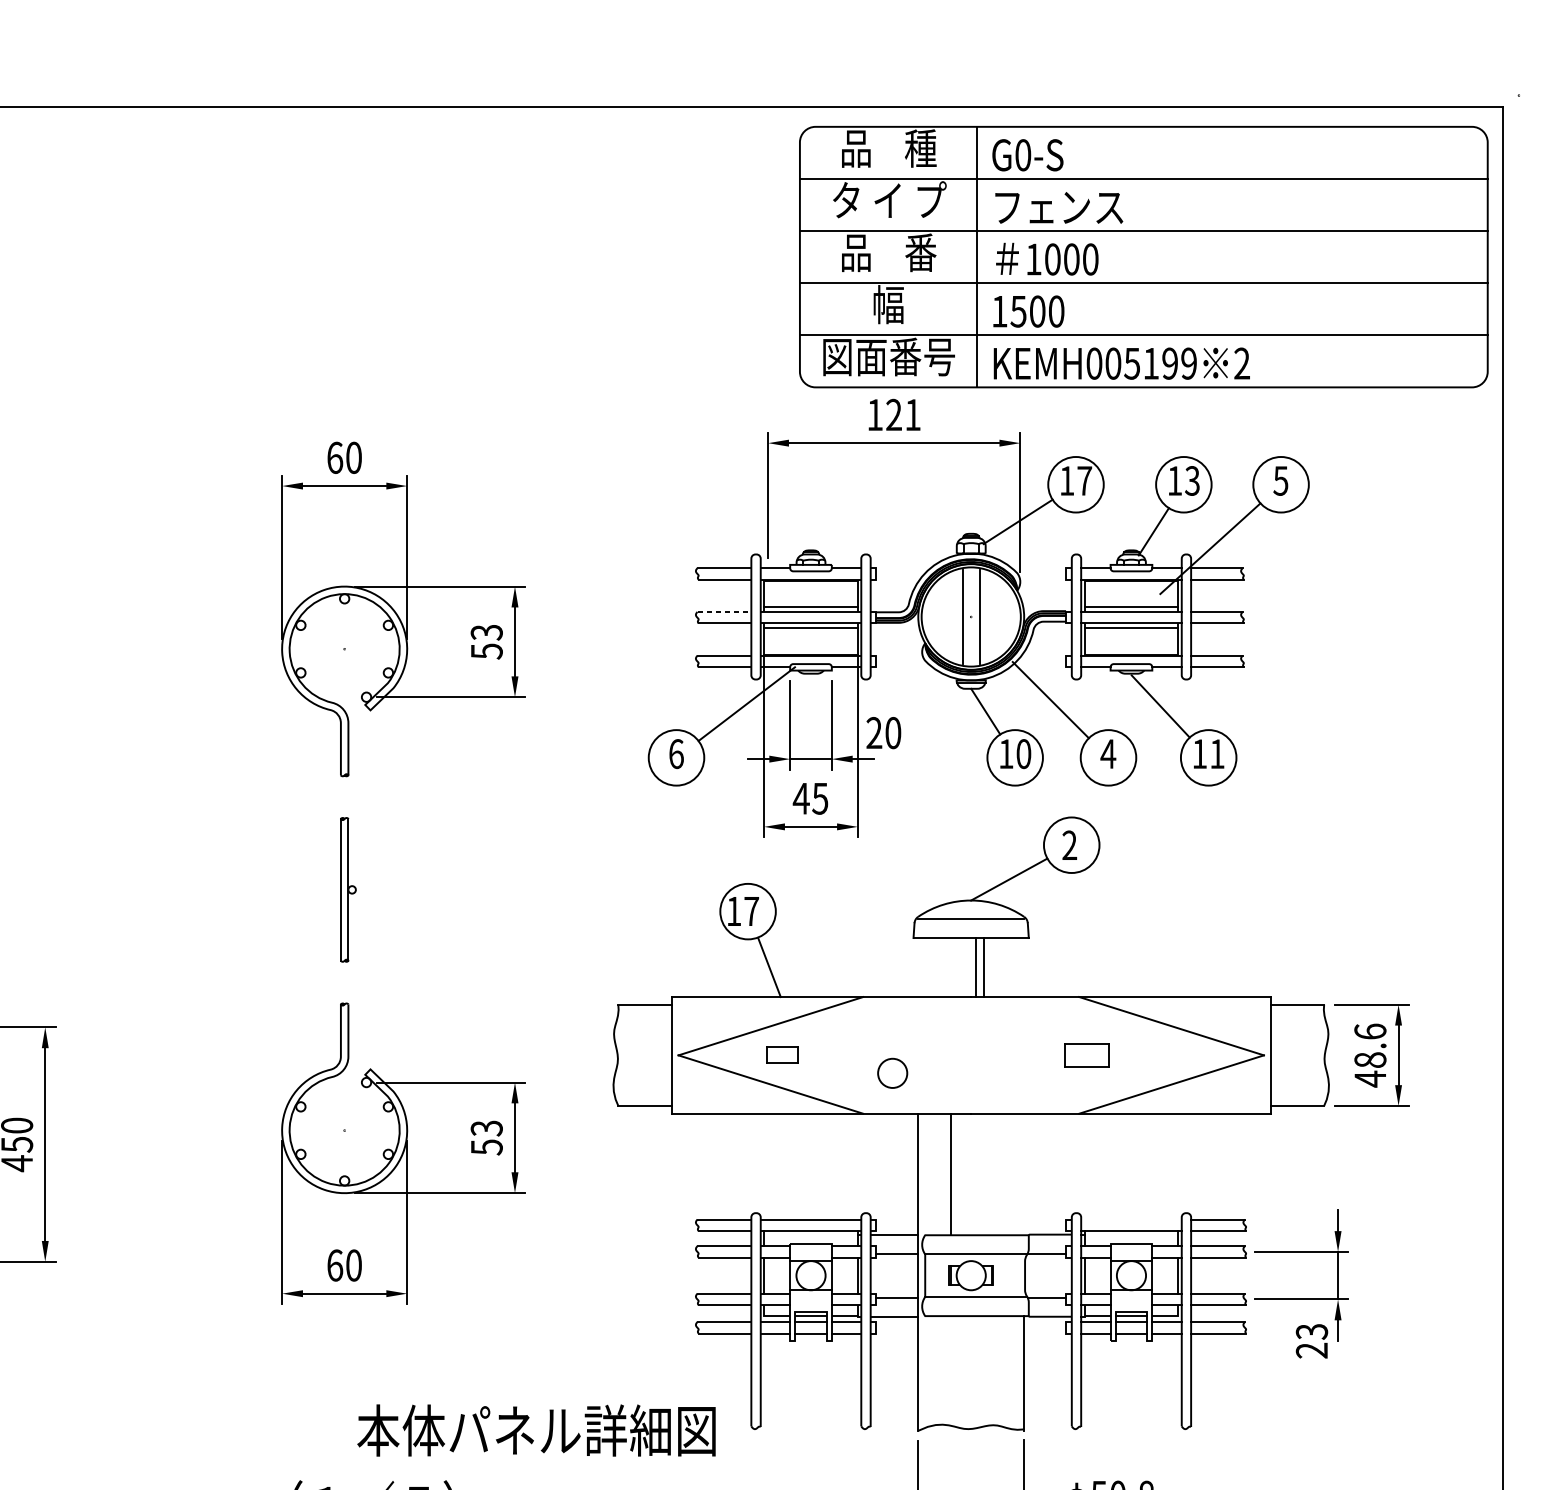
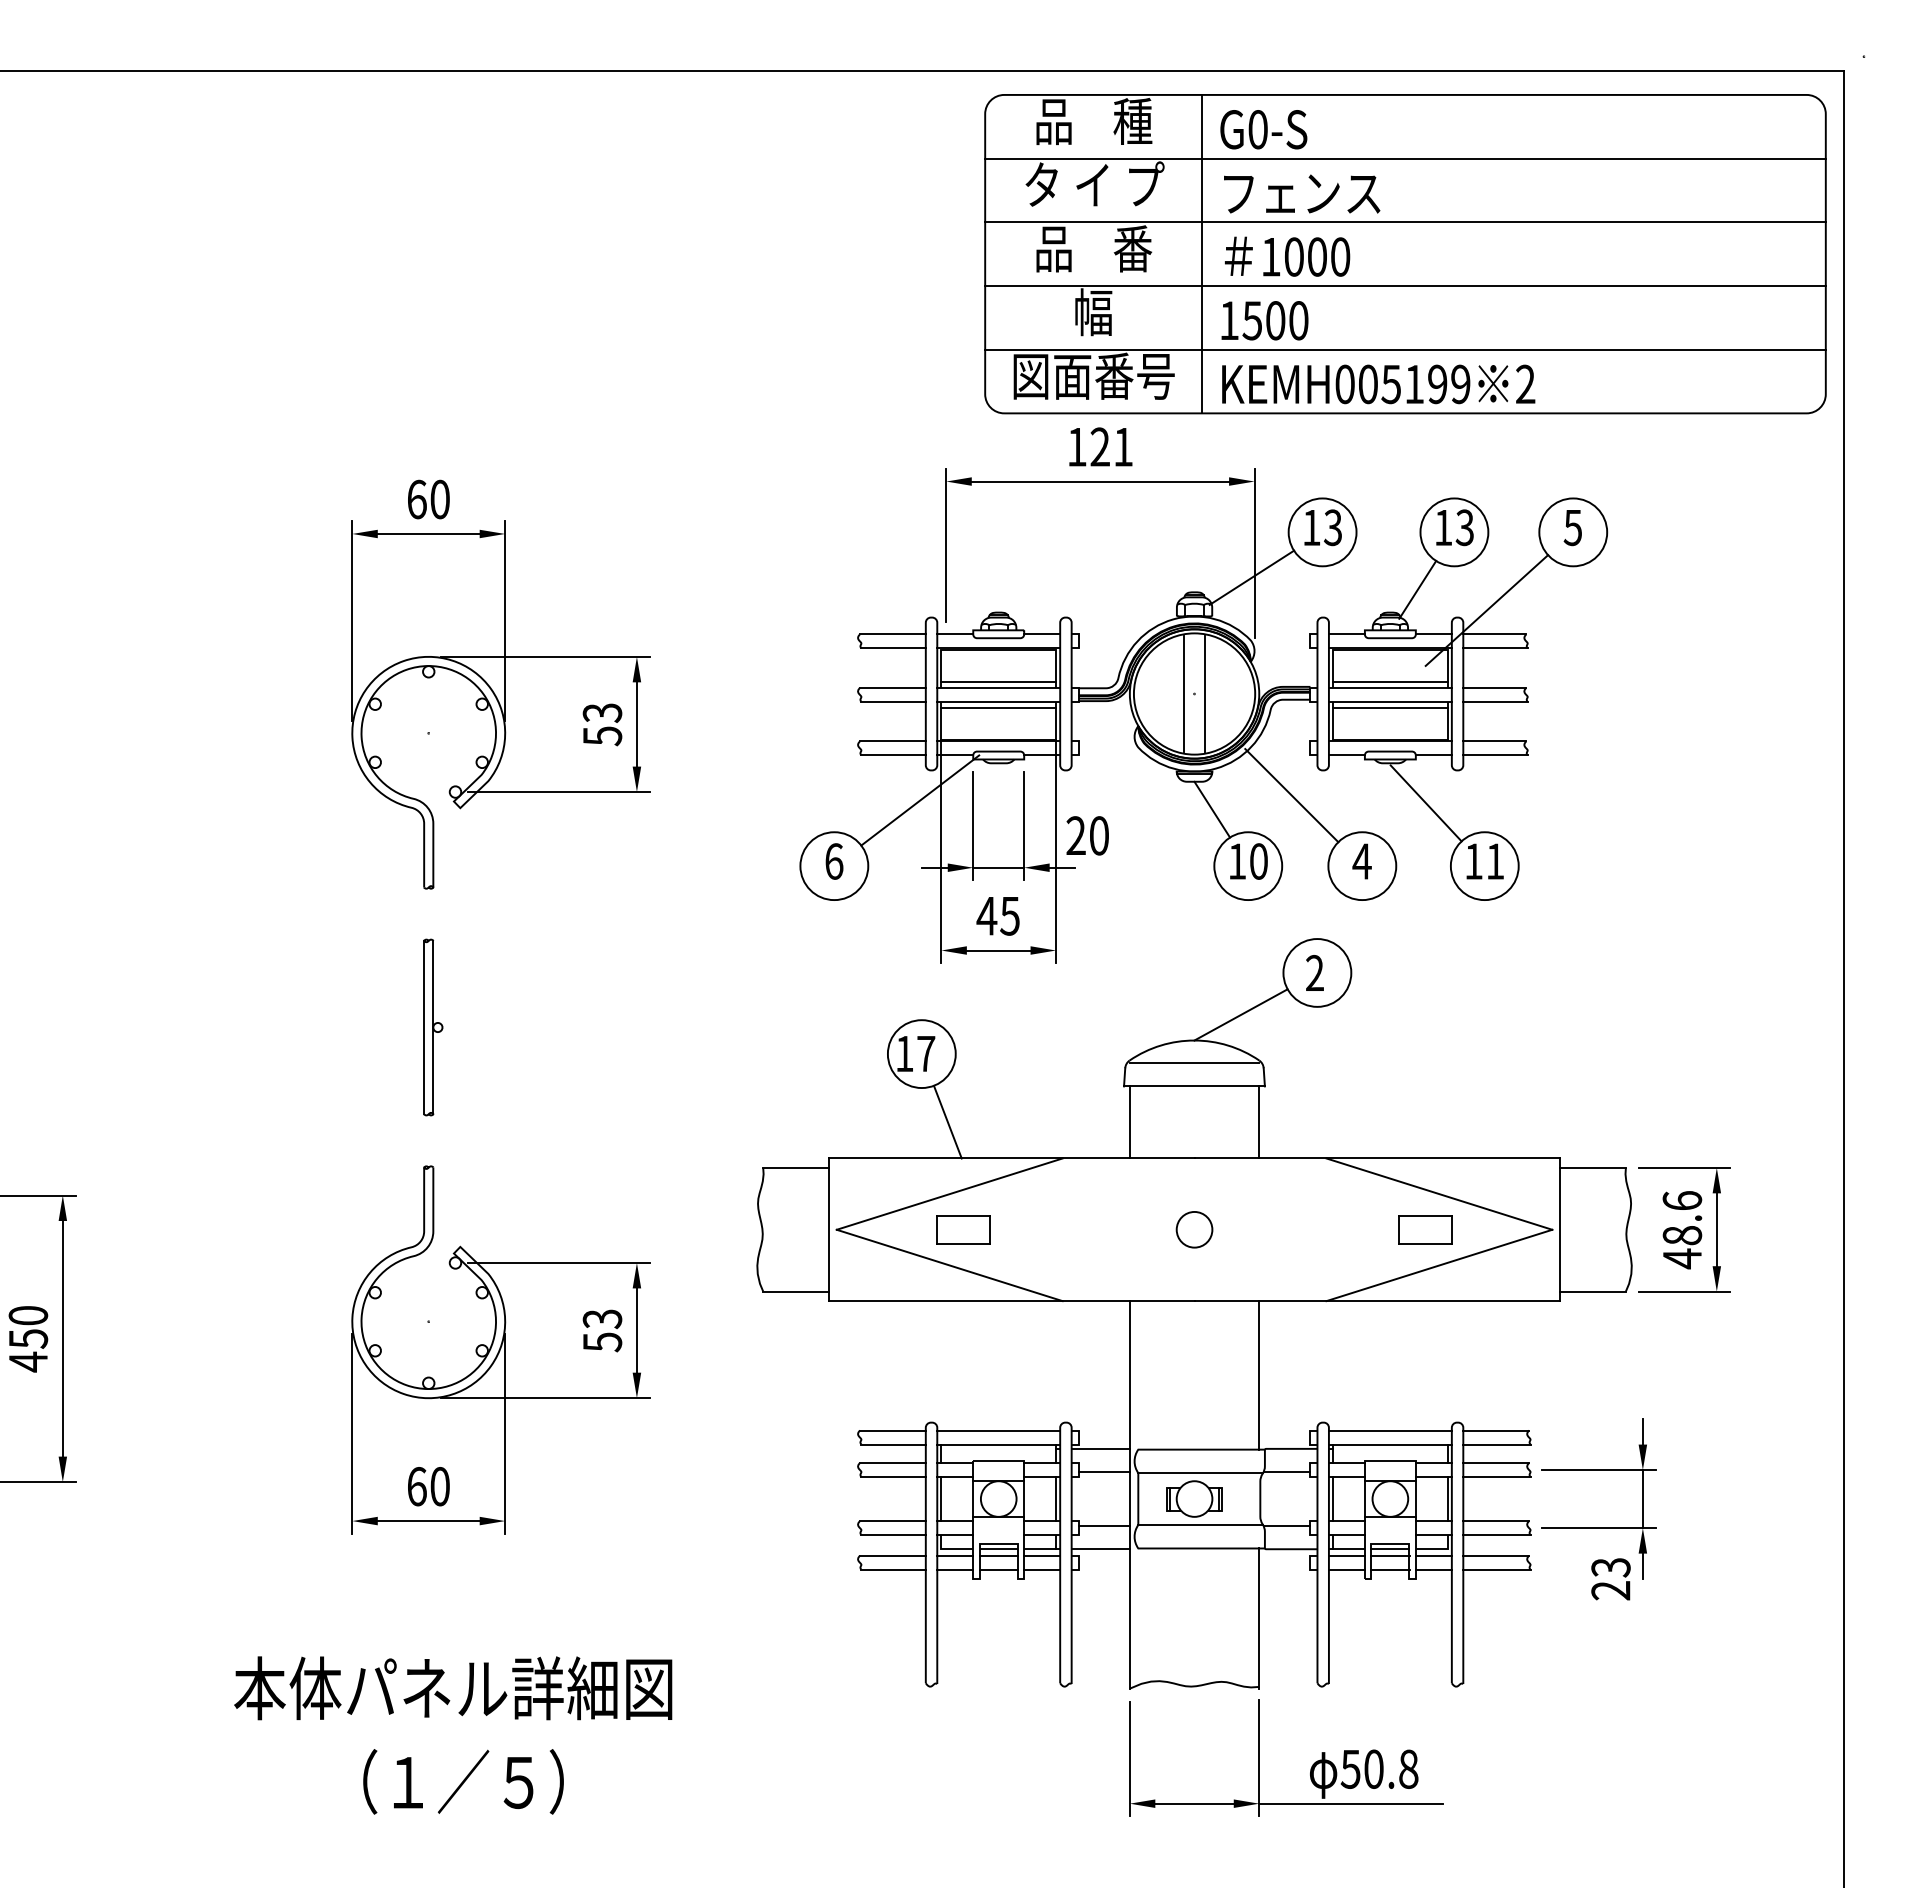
text: (1084, 480) -> (1333, 527), 17 -> 13
line: (724, 611) -> (892, 687), dashed -> solid
line: (976, 967) -> (1259, 1122), moved
line: (983, 967) -> (1129, 1122), moved
part: (782, 1055) -> (963, 1229), size x1.43
part: (1087, 1055) -> (1425, 1229), moved
circle: (892, 1073) -> (1194, 1229), moved
line: (950, 1174) -> (1259, 1375), moved
line: (1130, 1219) -> (1389, 1430), added
text: (536, 1430) -> (453, 1688), moved

